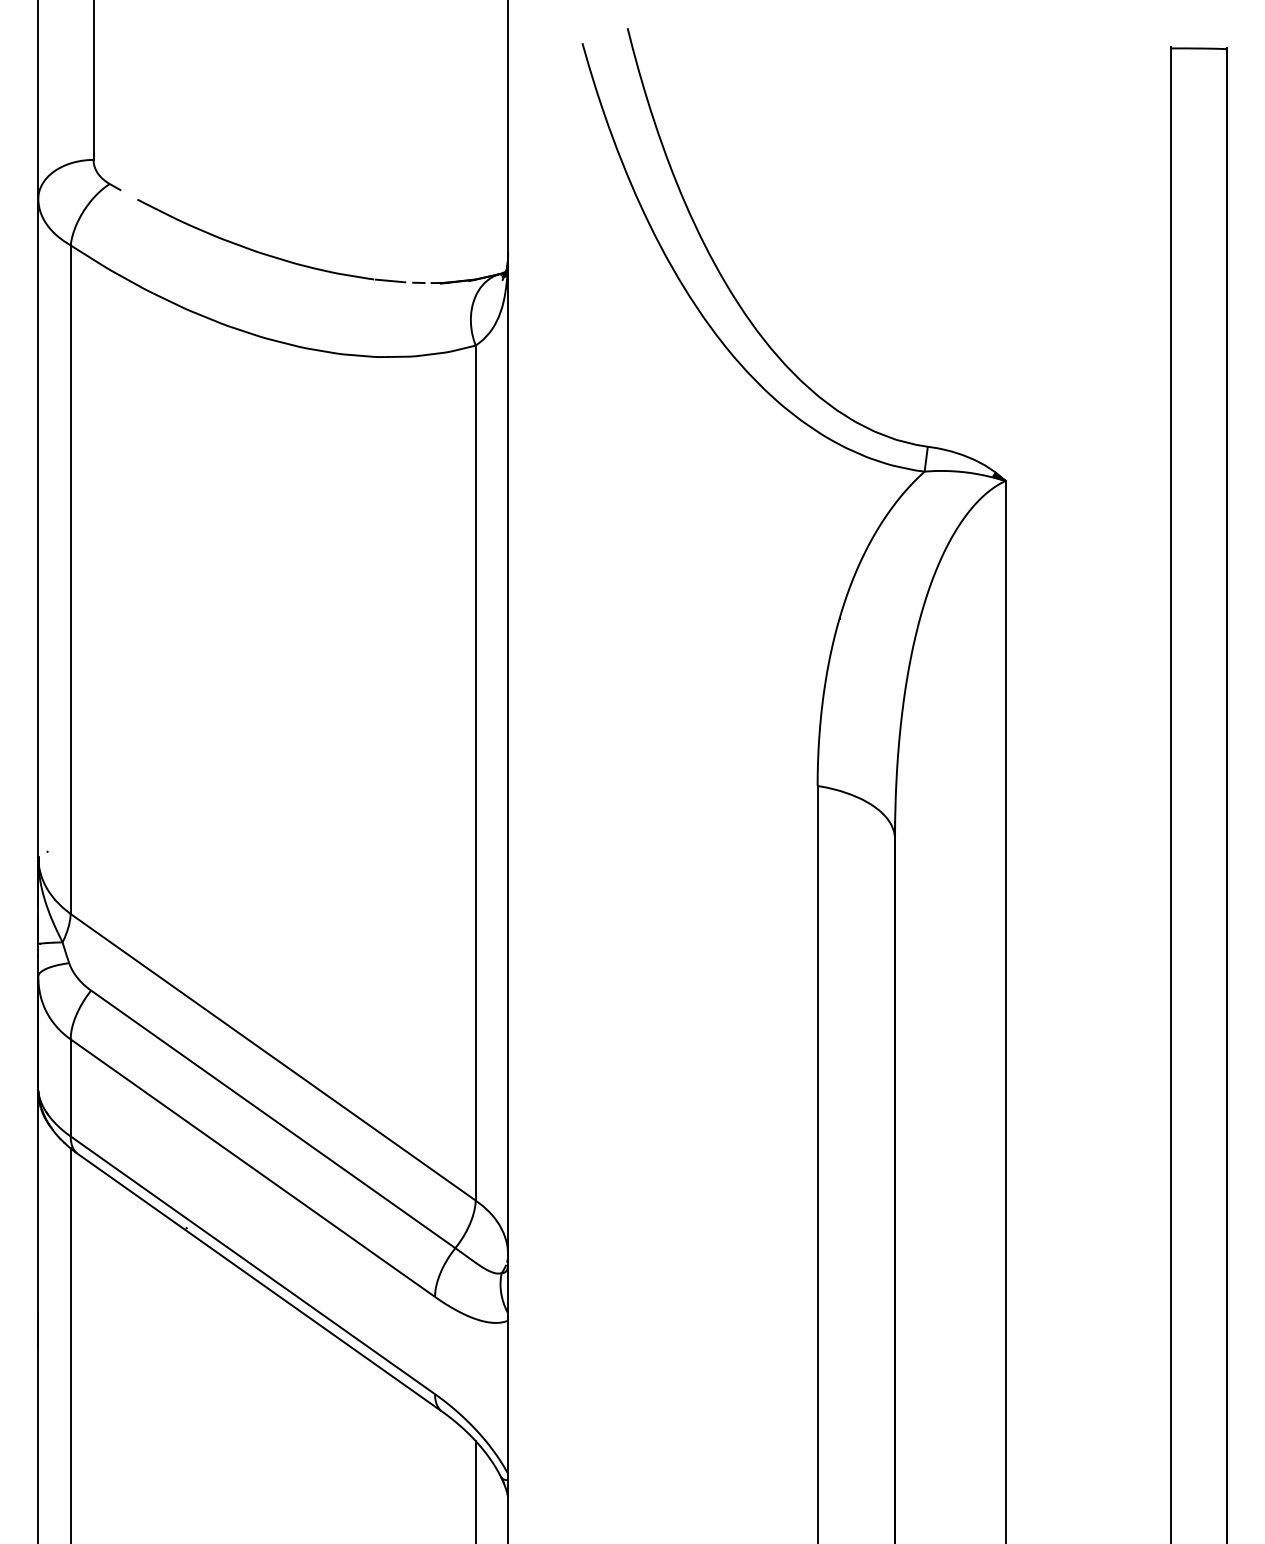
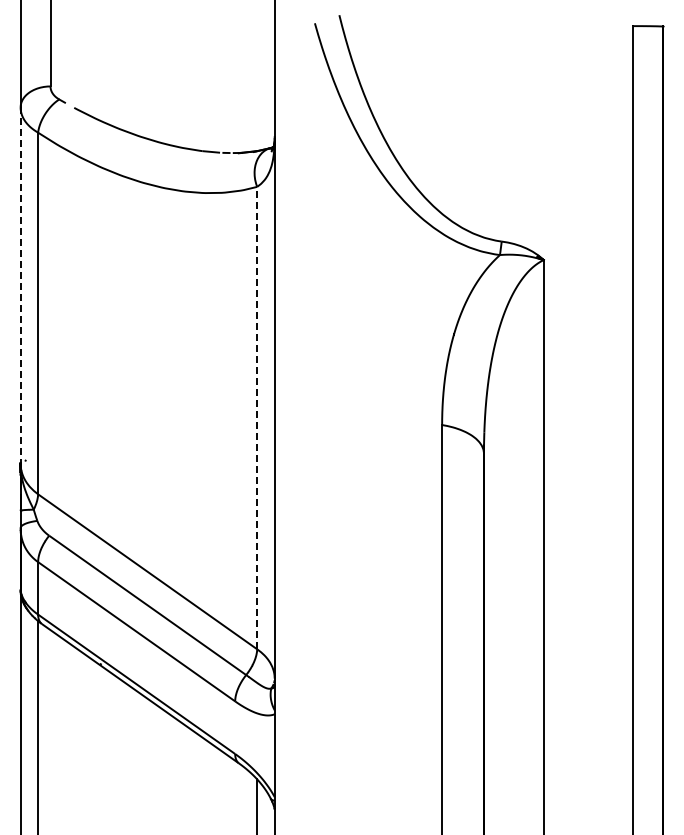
line: (38, 529) -> (20, 286), solid -> dashed
line: (476, 772) -> (257, 417), solid -> dashed

